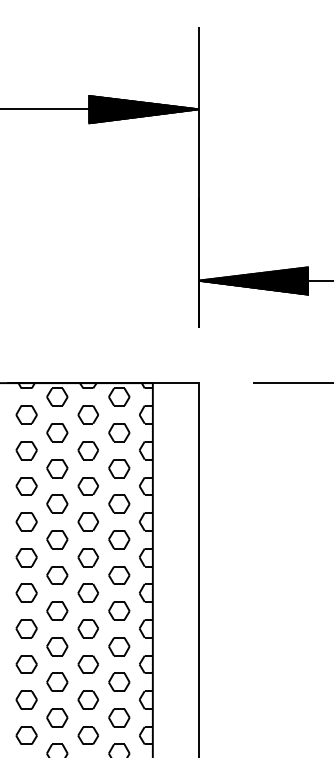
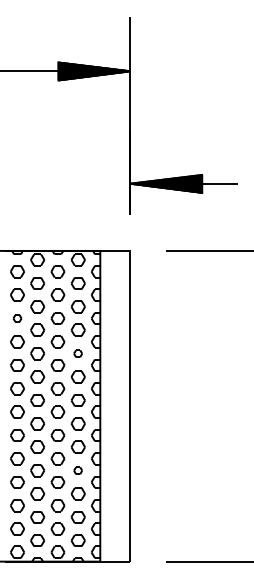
part: (26, 486) -> (17, 318), size x0.6
part: (118, 539) -> (77, 353), size x0.6
part: (118, 717) -> (77, 470), size x0.6

